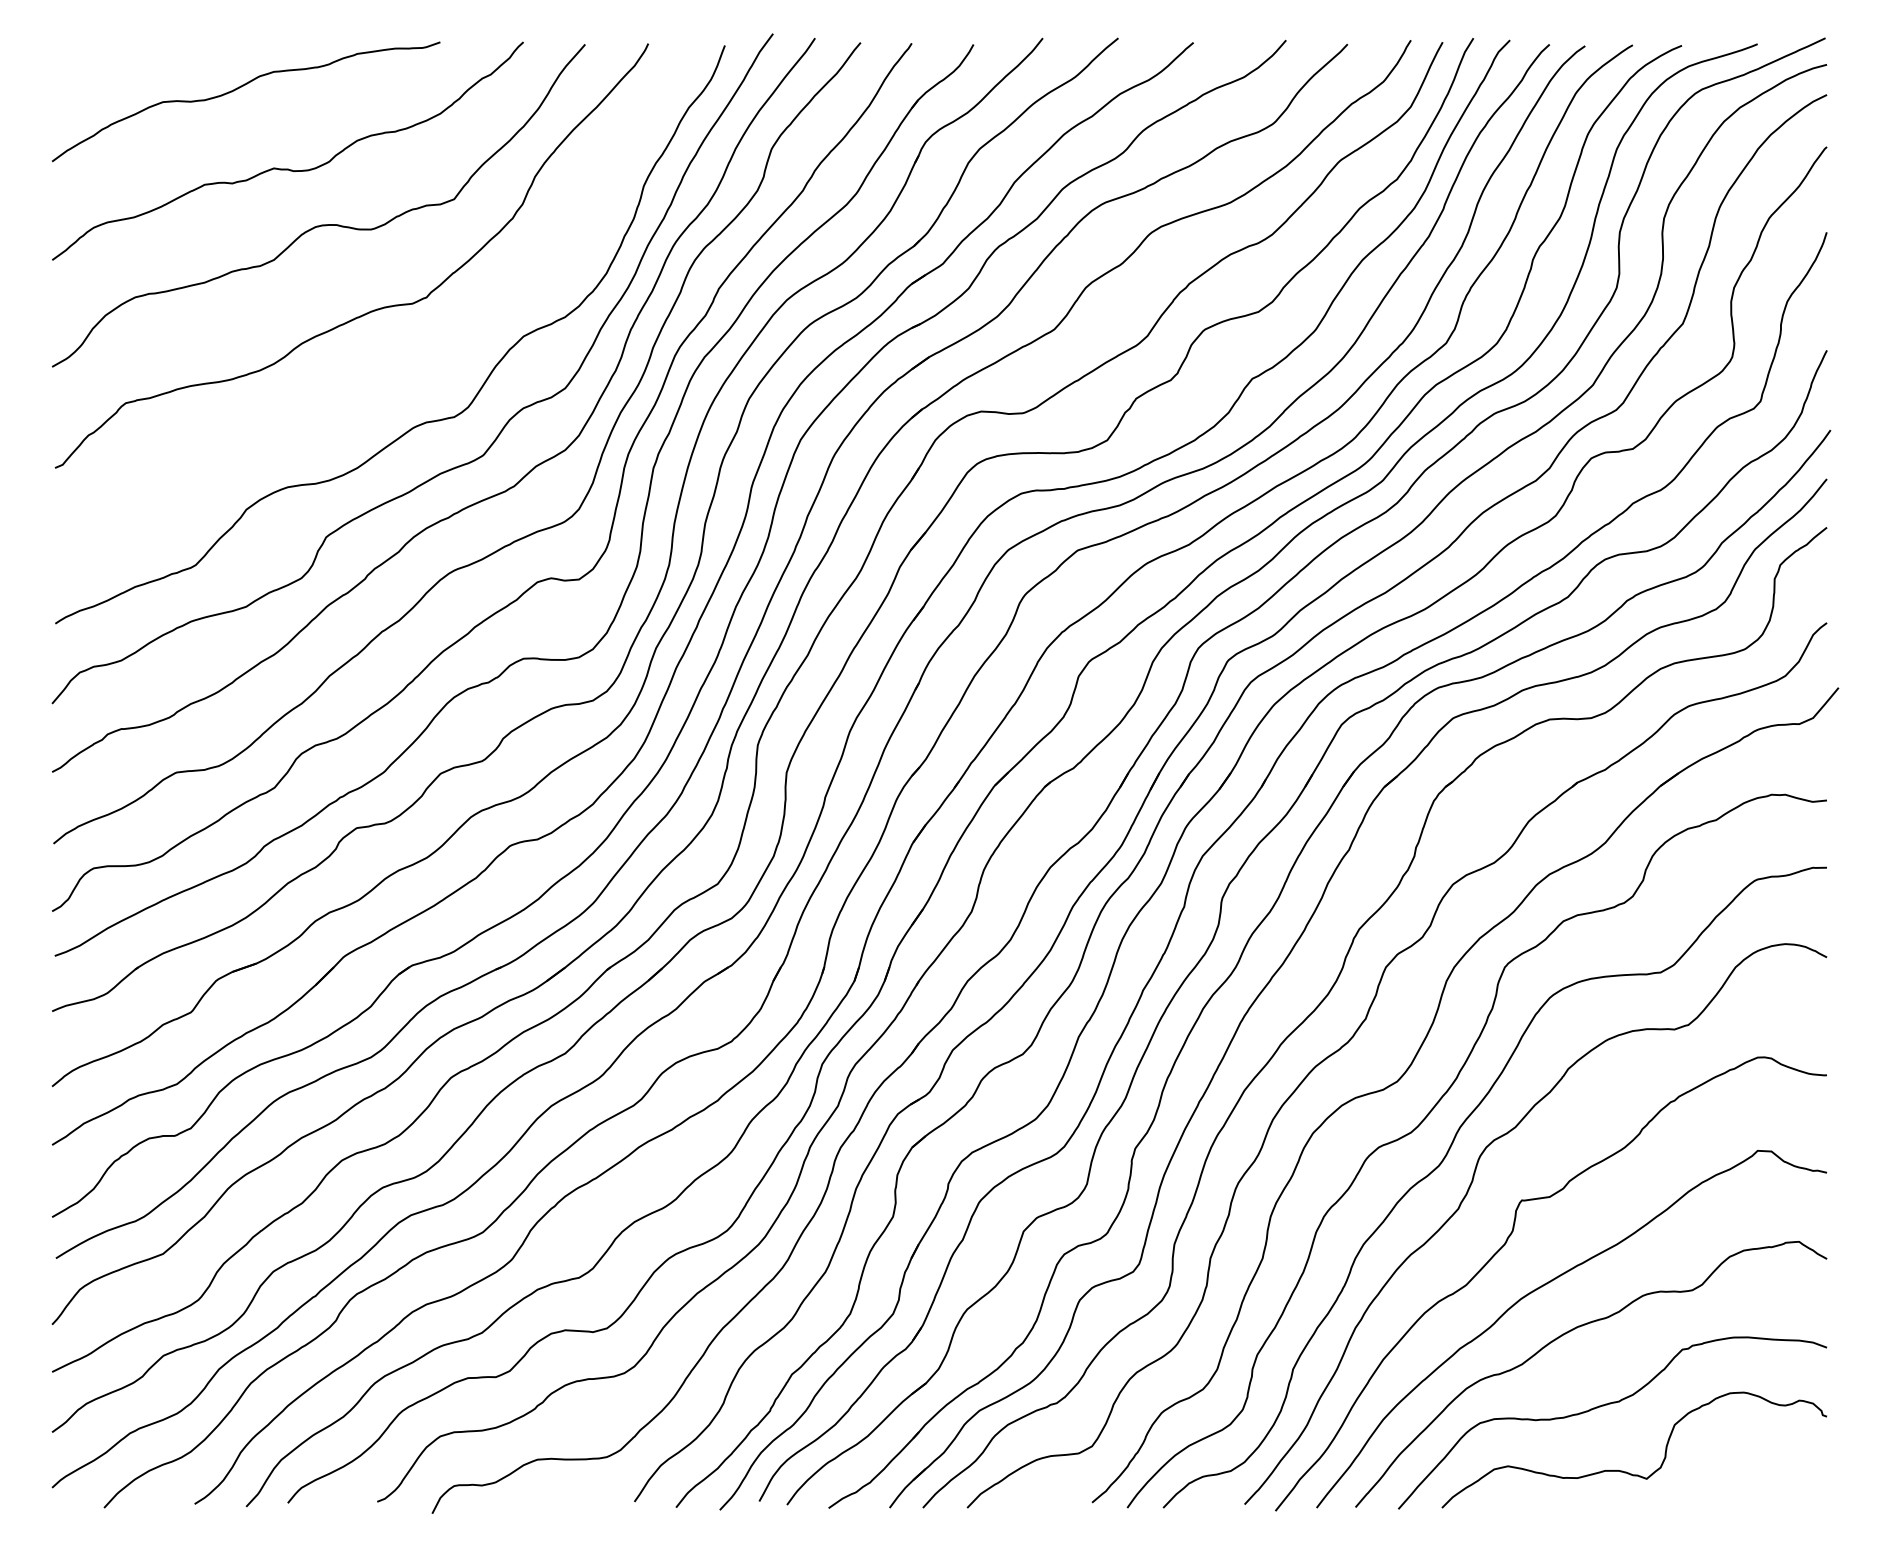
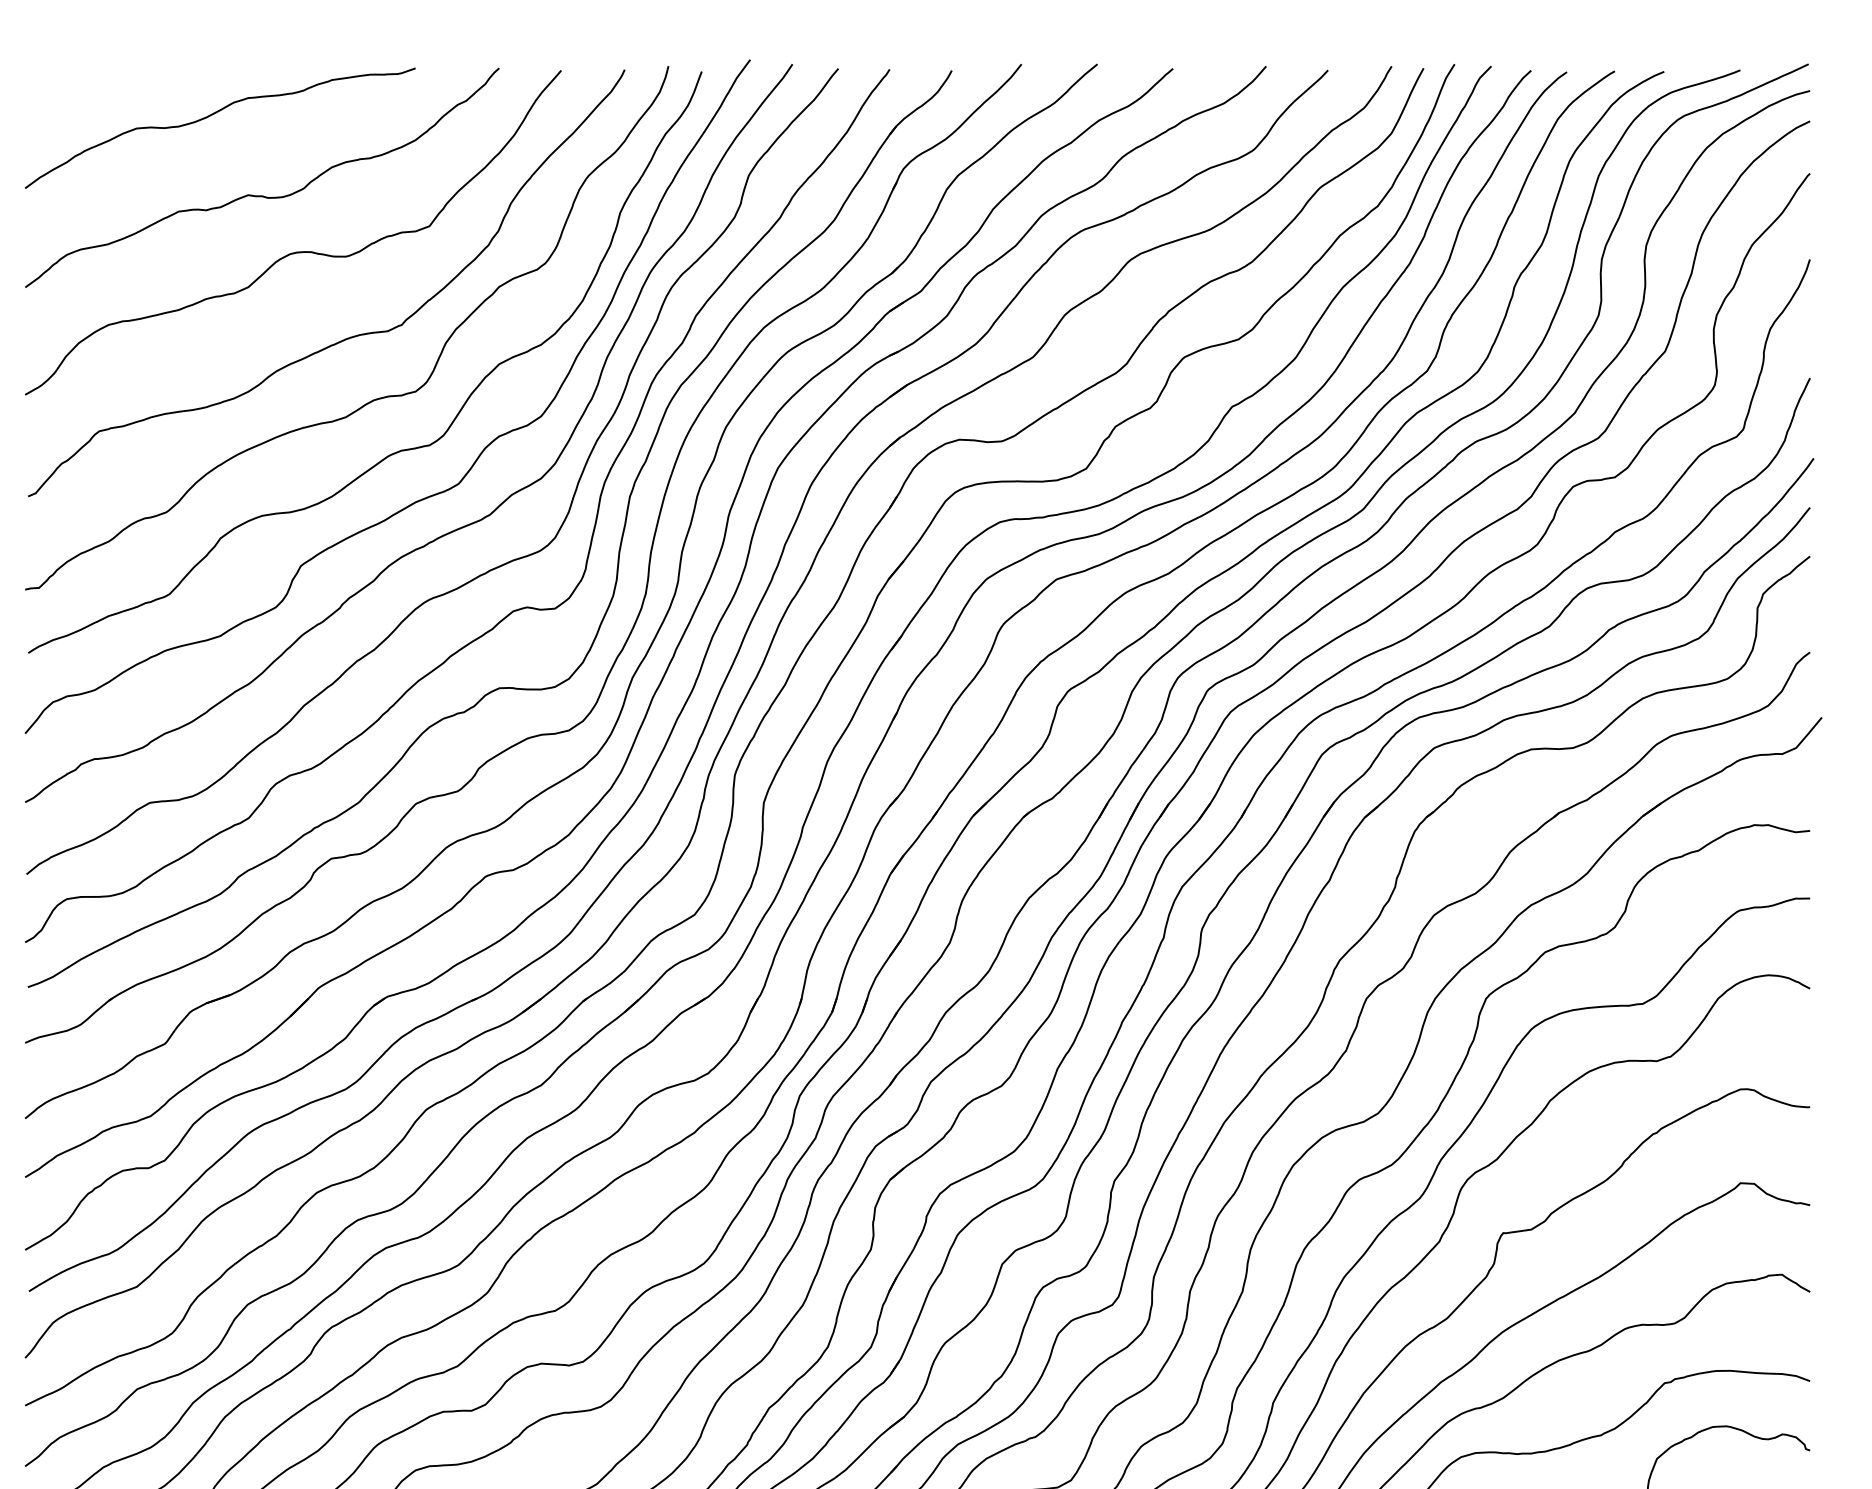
curve: (398, 371) -> (373, 399), added

